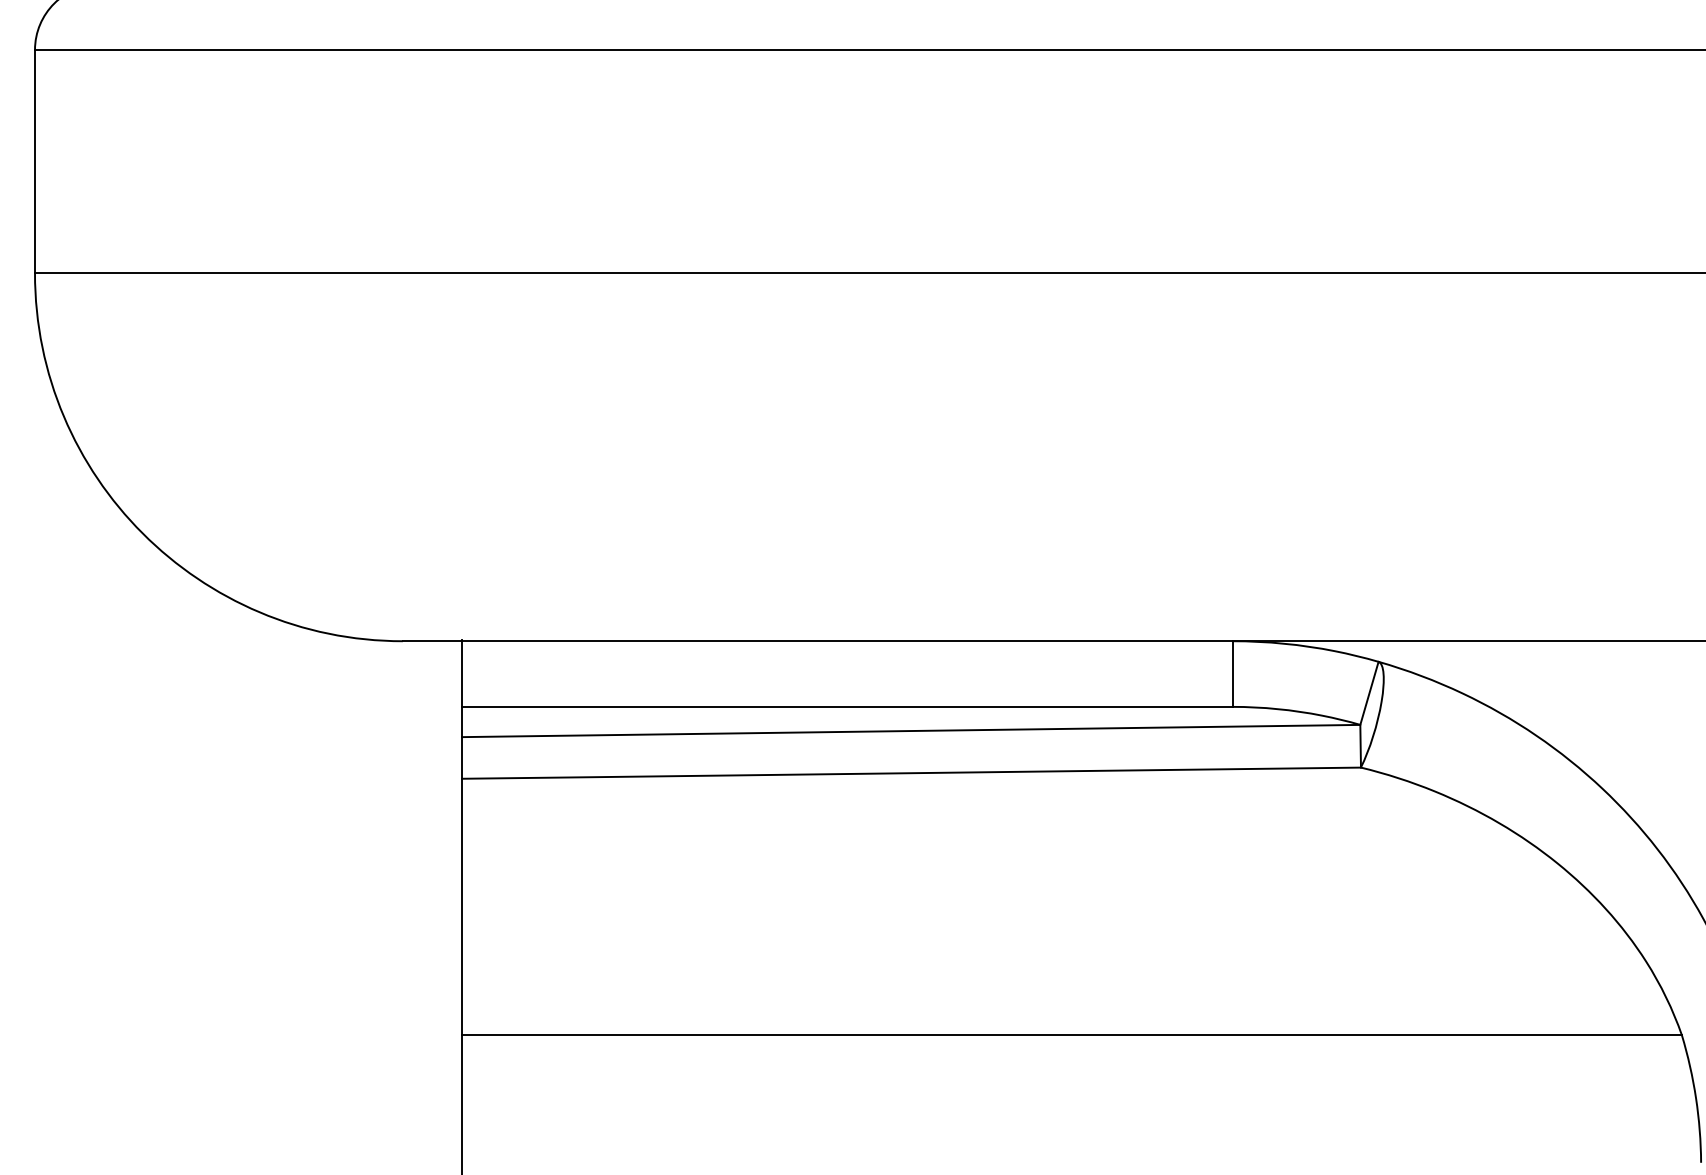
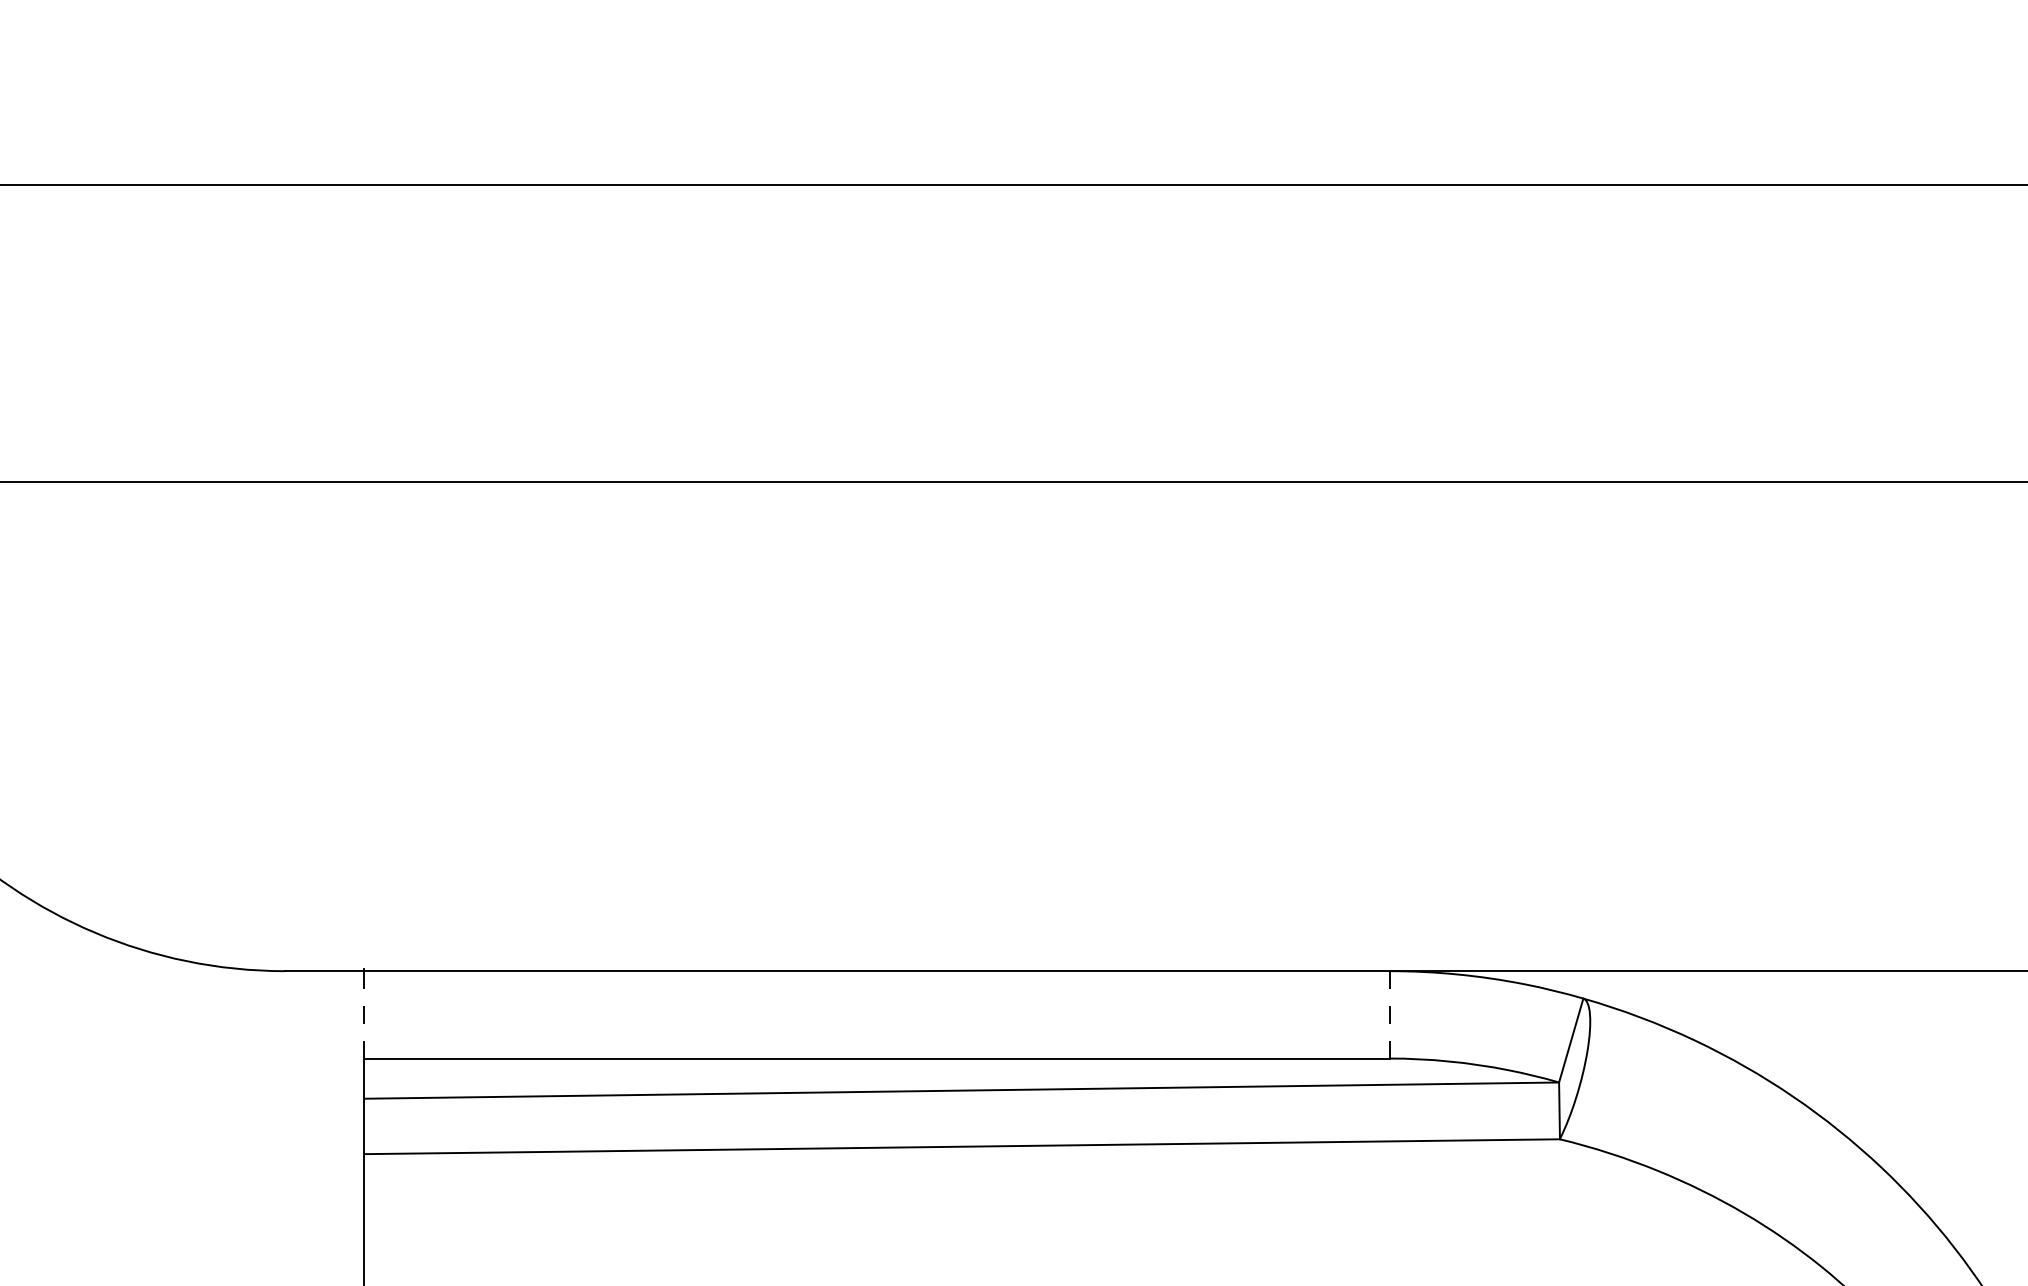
line: (461, 674) -> (363, 1015), solid -> dashed
line: (1232, 674) -> (1389, 1015), solid -> dashed

